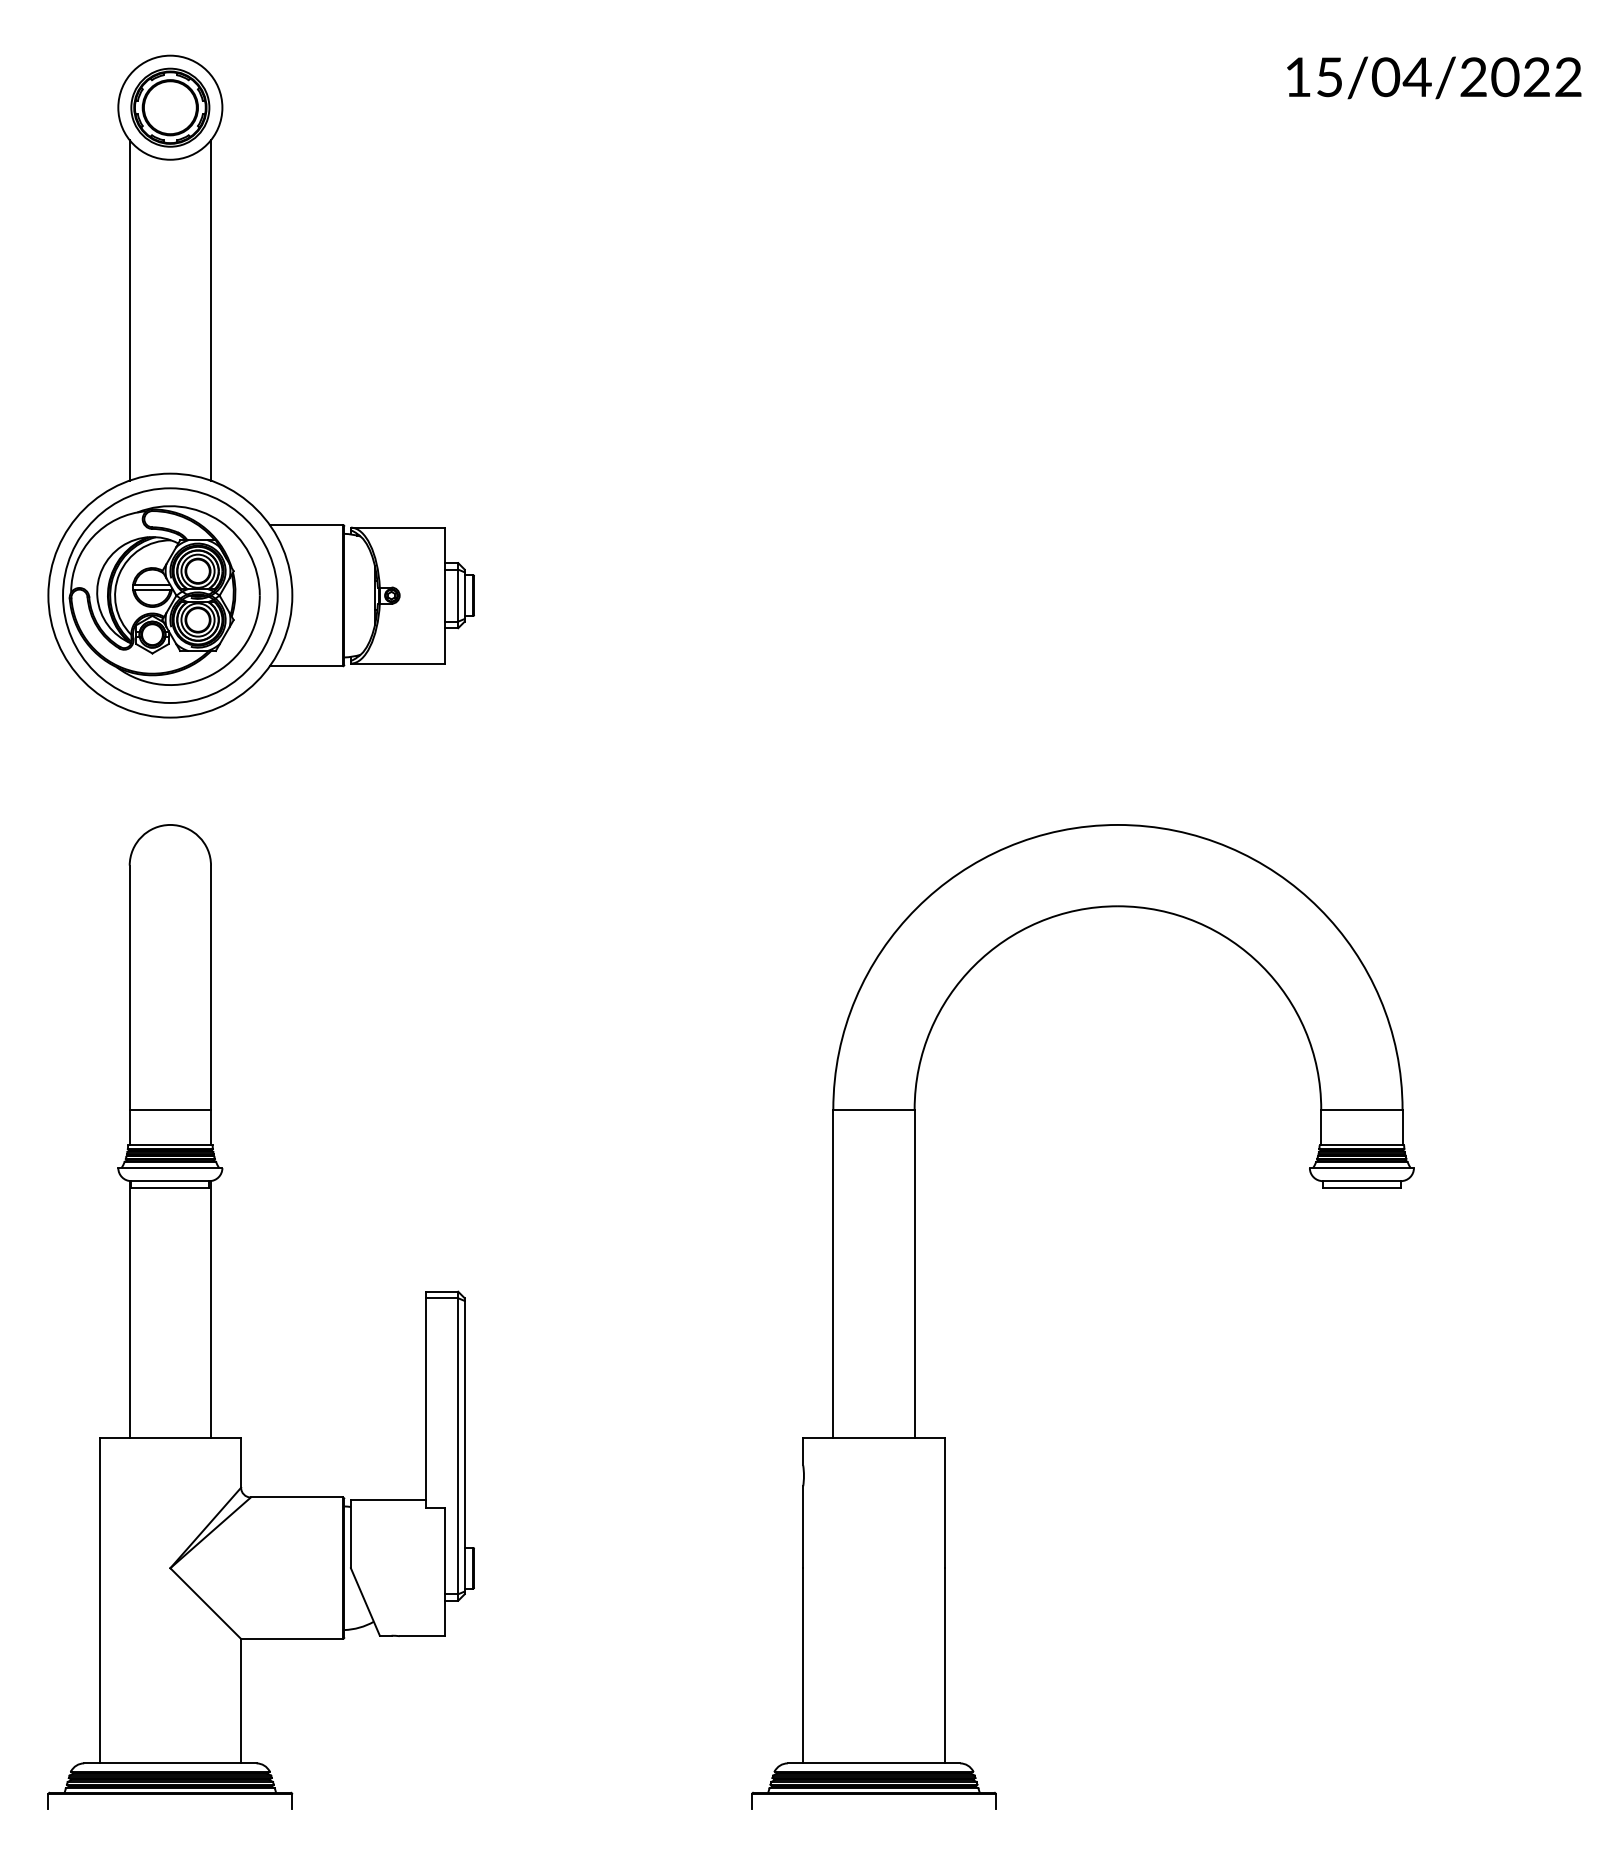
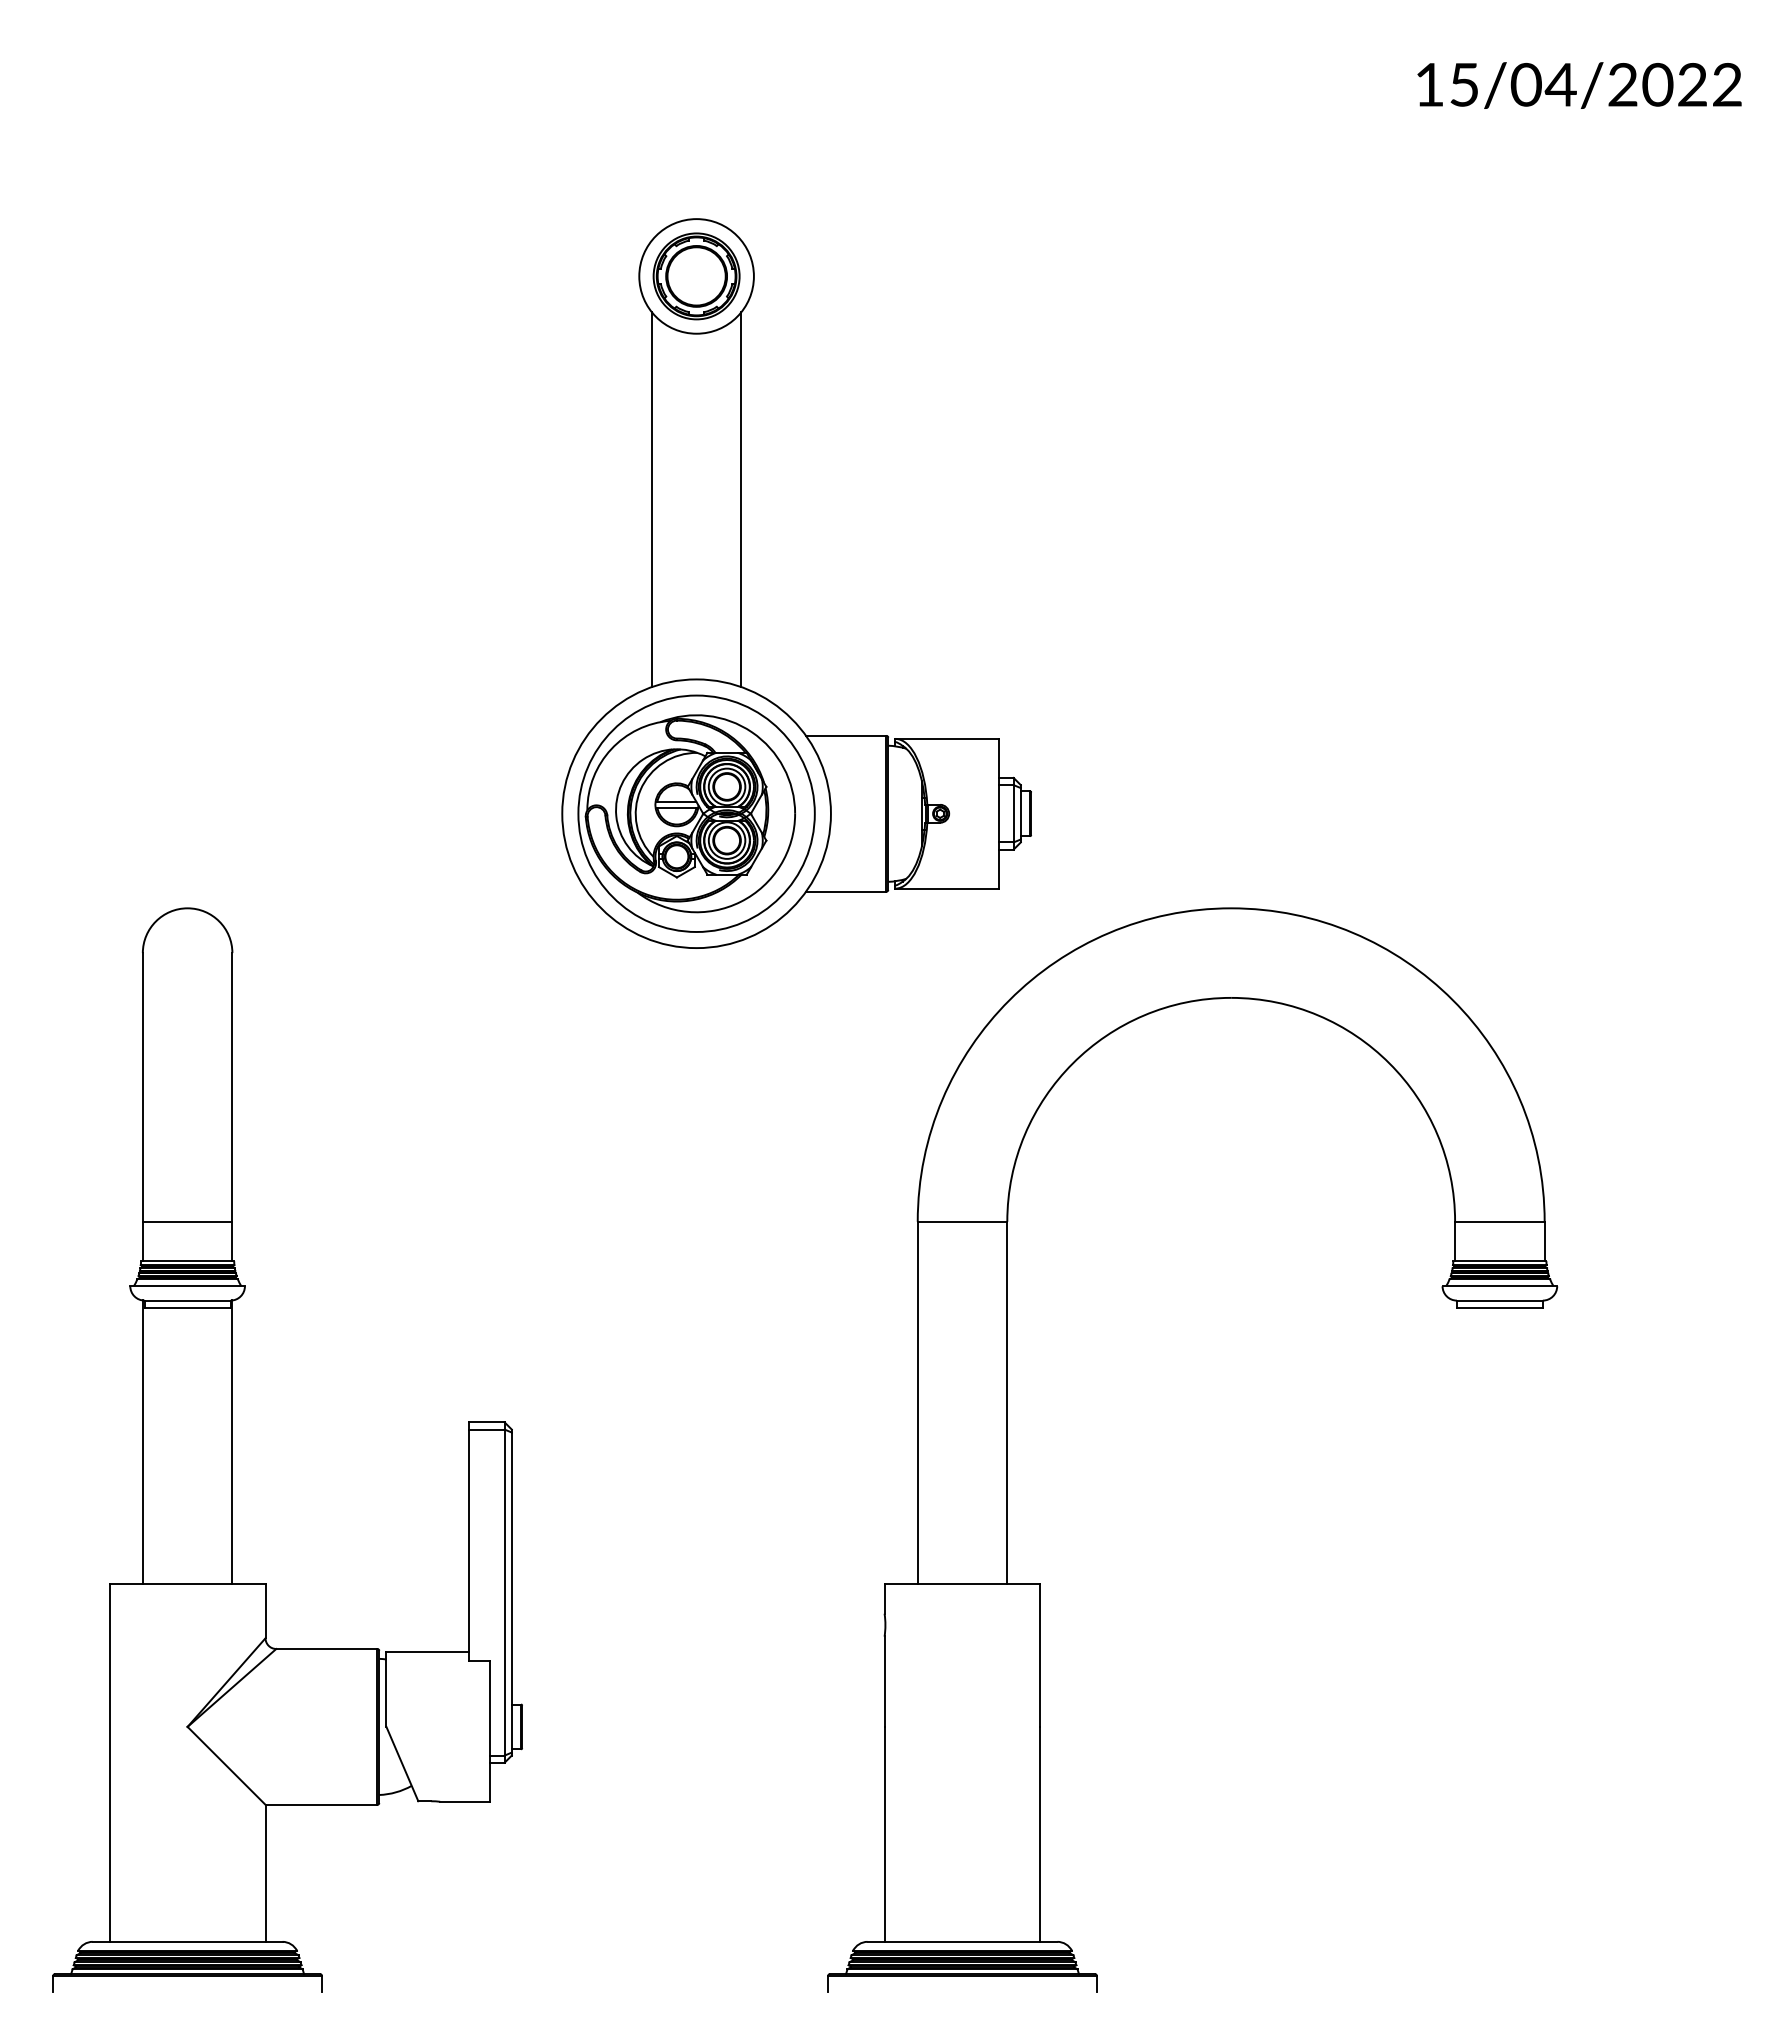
part: (211, 386) -> (741, 583), moved

